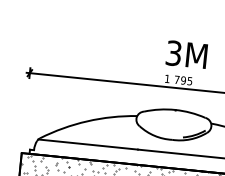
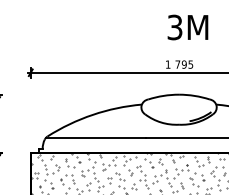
text: (186, 54) -> (187, 27), moved

